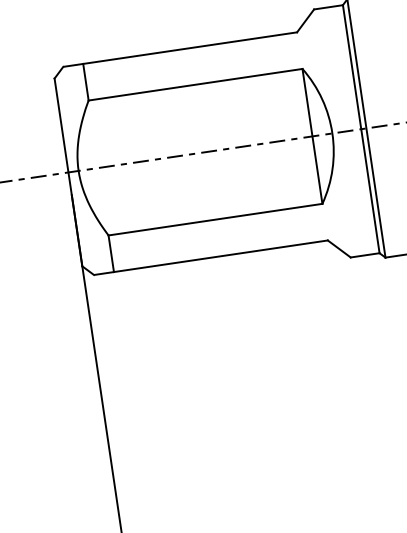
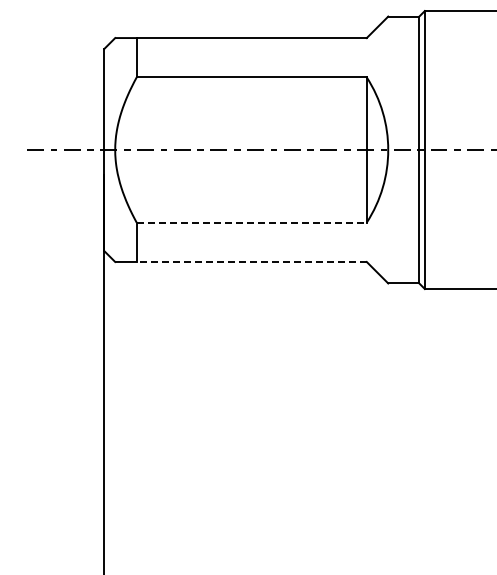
line: (216, 219) -> (252, 222), solid -> dashed
line: (220, 255) -> (251, 261), solid -> dashed

